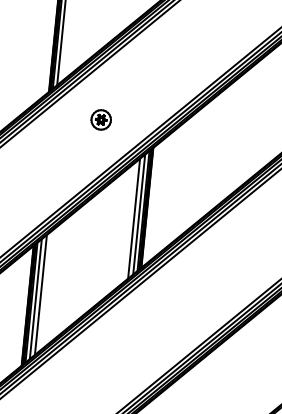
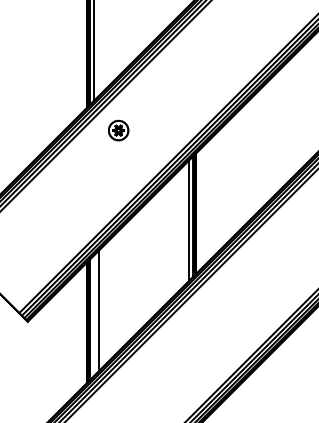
part: (101, 119) -> (118, 130), moved
line: (134, 218) -> (184, 225), removed
line: (35, 299) -> (94, 315), removed

